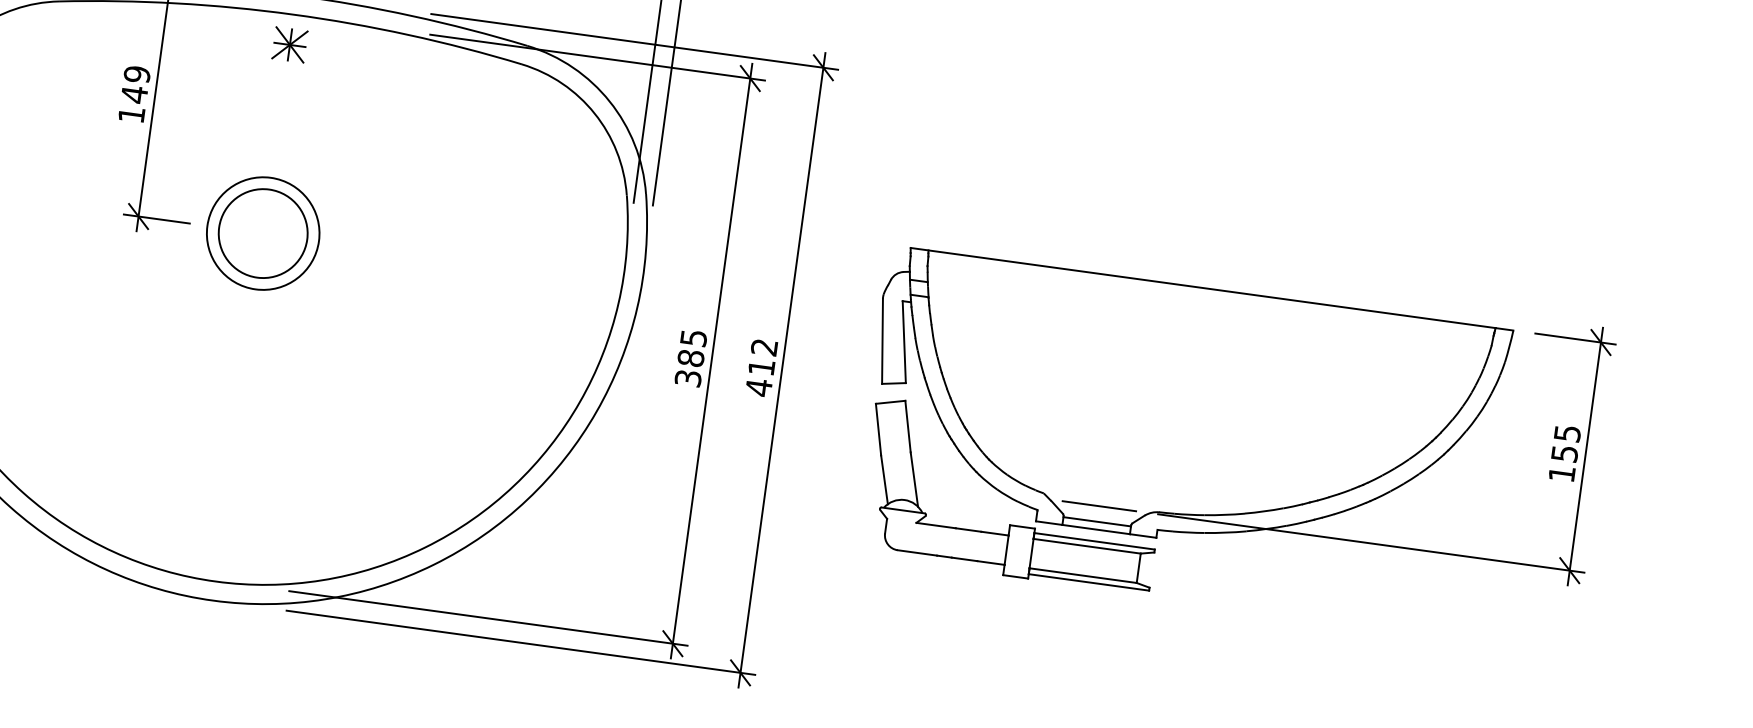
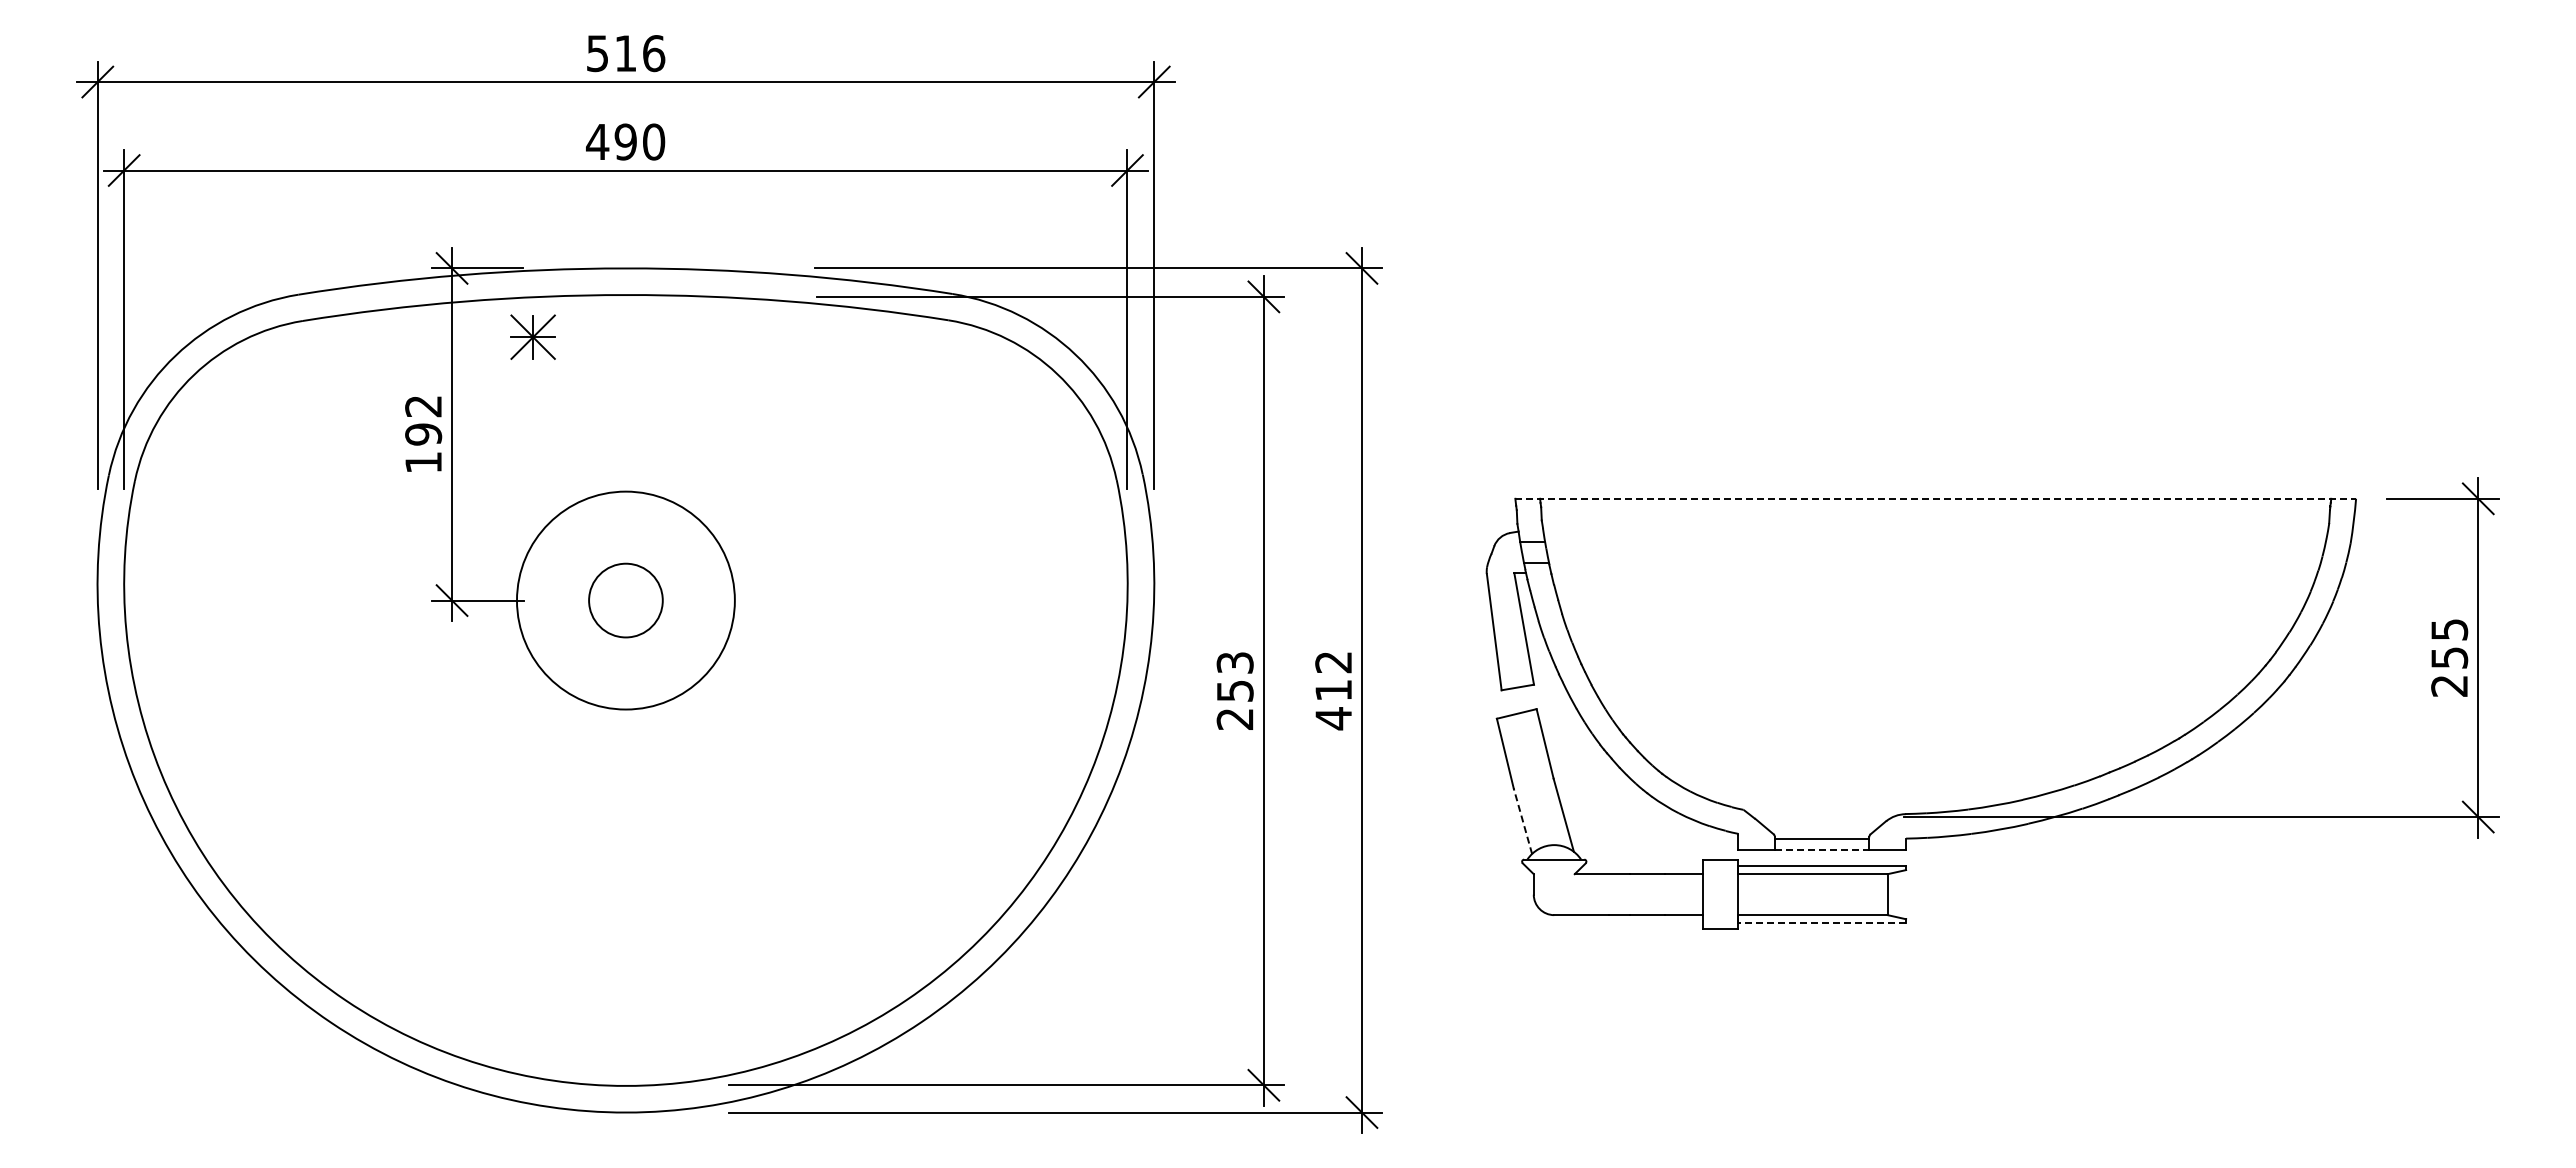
part: (289, 44) -> (532, 336), moved
text: (135, 84) -> (423, 420), 149 -> 192
circle: (262, 233) -> (625, 600), size x0.6
circle: (262, 233) -> (625, 600), size x1.4
line: (1212, 289) -> (1936, 498), solid -> dashed
text: (690, 357) -> (1234, 690), 385 -> 253
text: (1561, 474) -> (2449, 686), 155 -> 255
line: (884, 479) -> (1522, 820), solid -> dashed
line: (1098, 505) -> (1821, 816), removed
line: (1096, 529) -> (1822, 849), solid -> dashed
line: (1089, 582) -> (1822, 923), solid -> dashed

